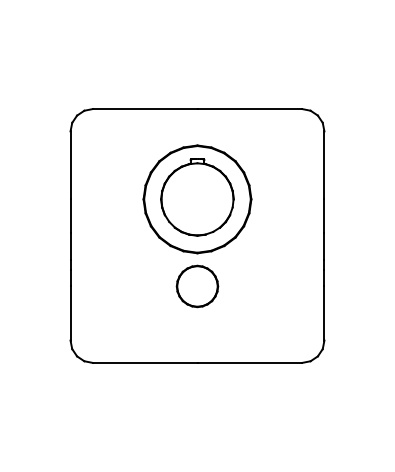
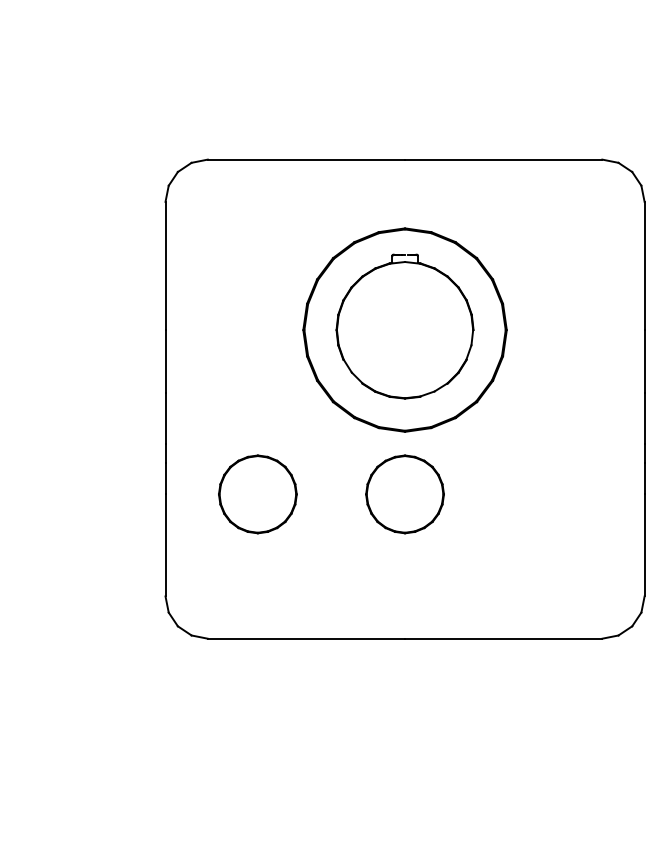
part: (119, 286) -> (257, 494), added

